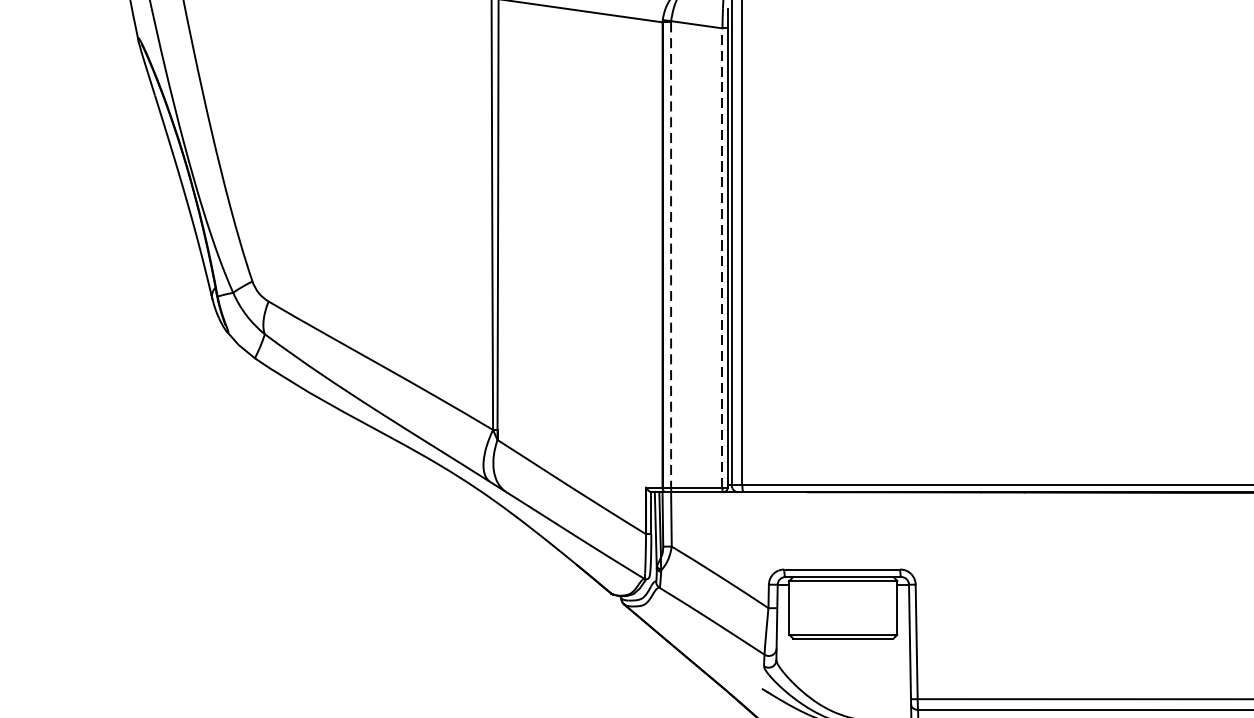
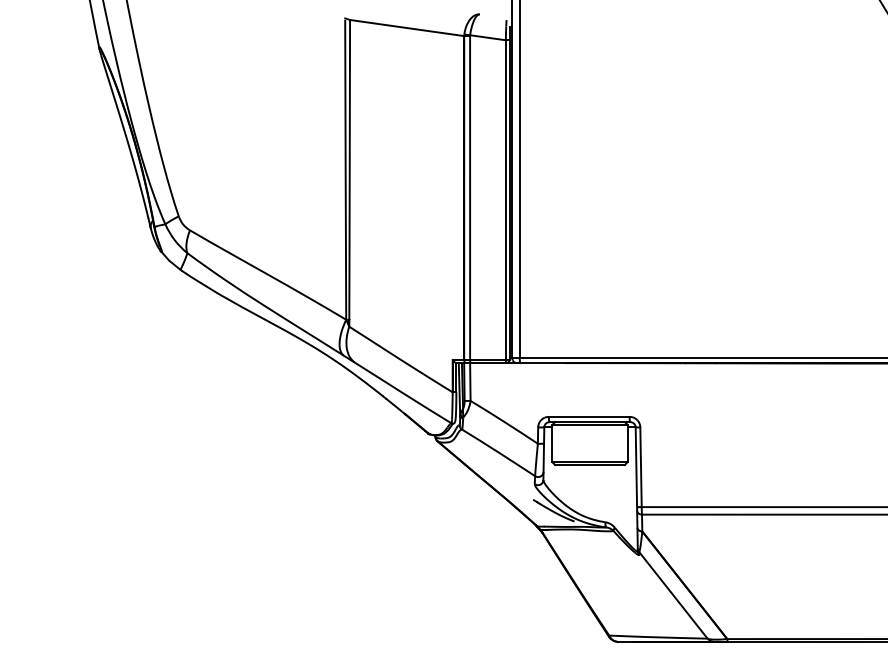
line: (671, 254) -> (470, 197), dashed -> solid
line: (721, 258) -> (505, 200), dashed -> solid

